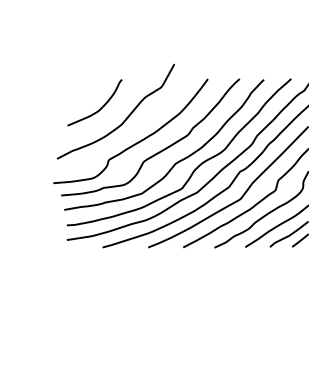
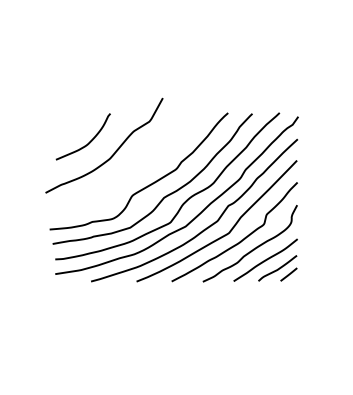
curve: (136, 142) -> (124, 176), removed

